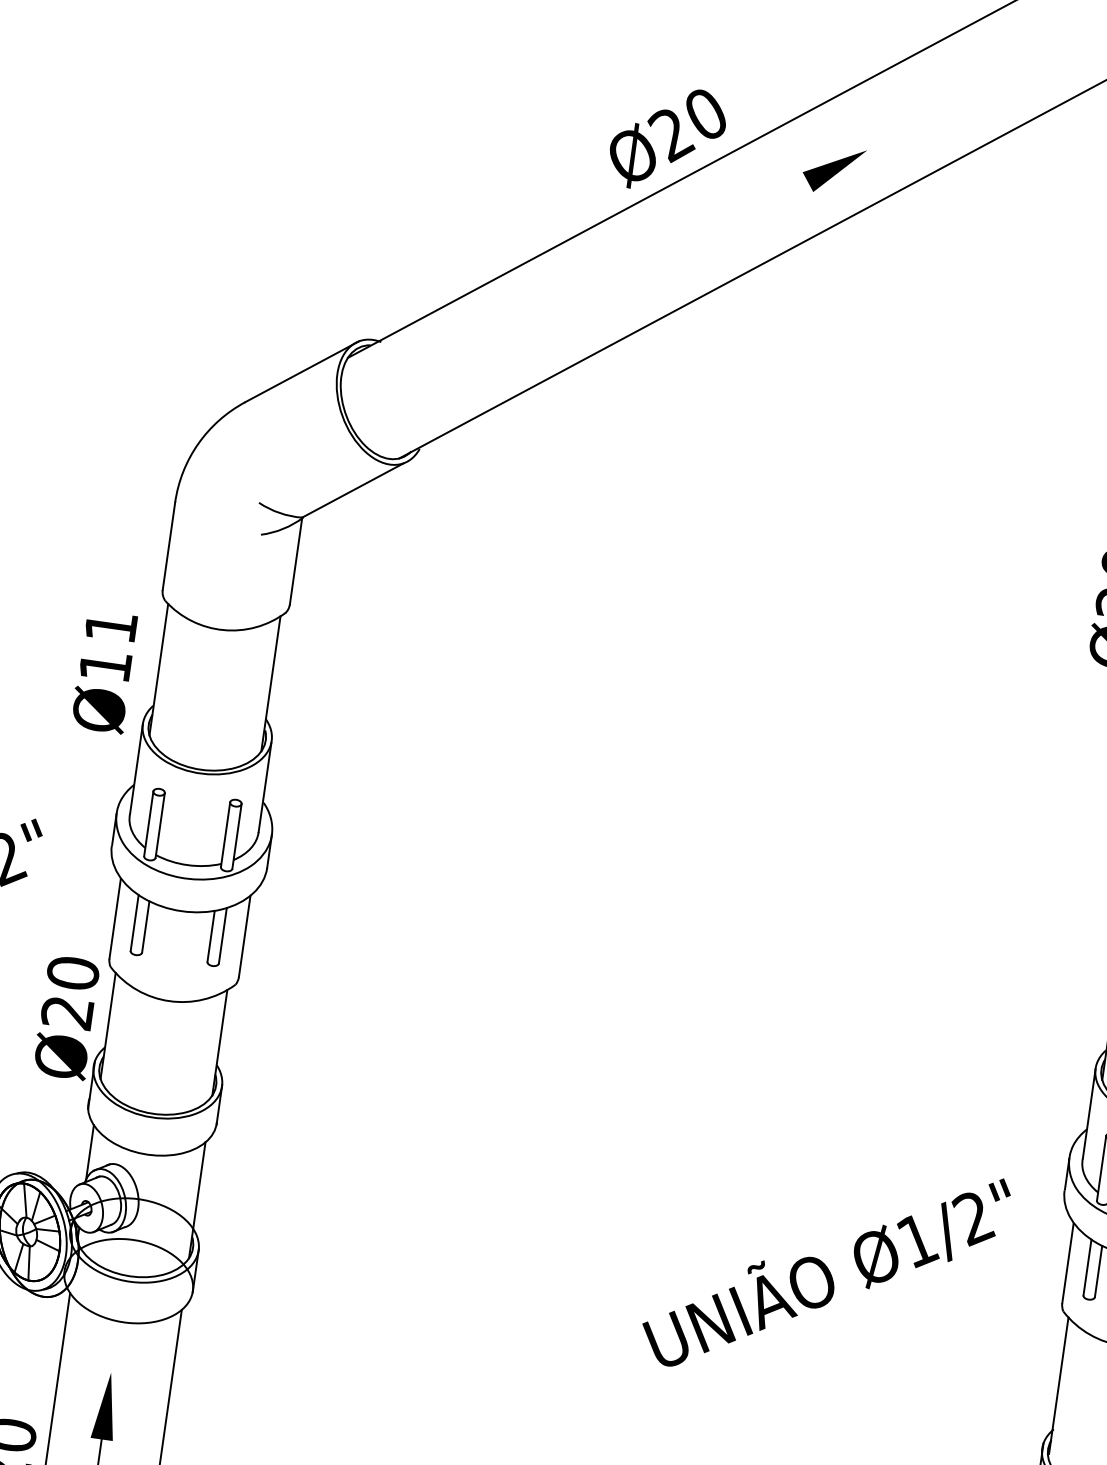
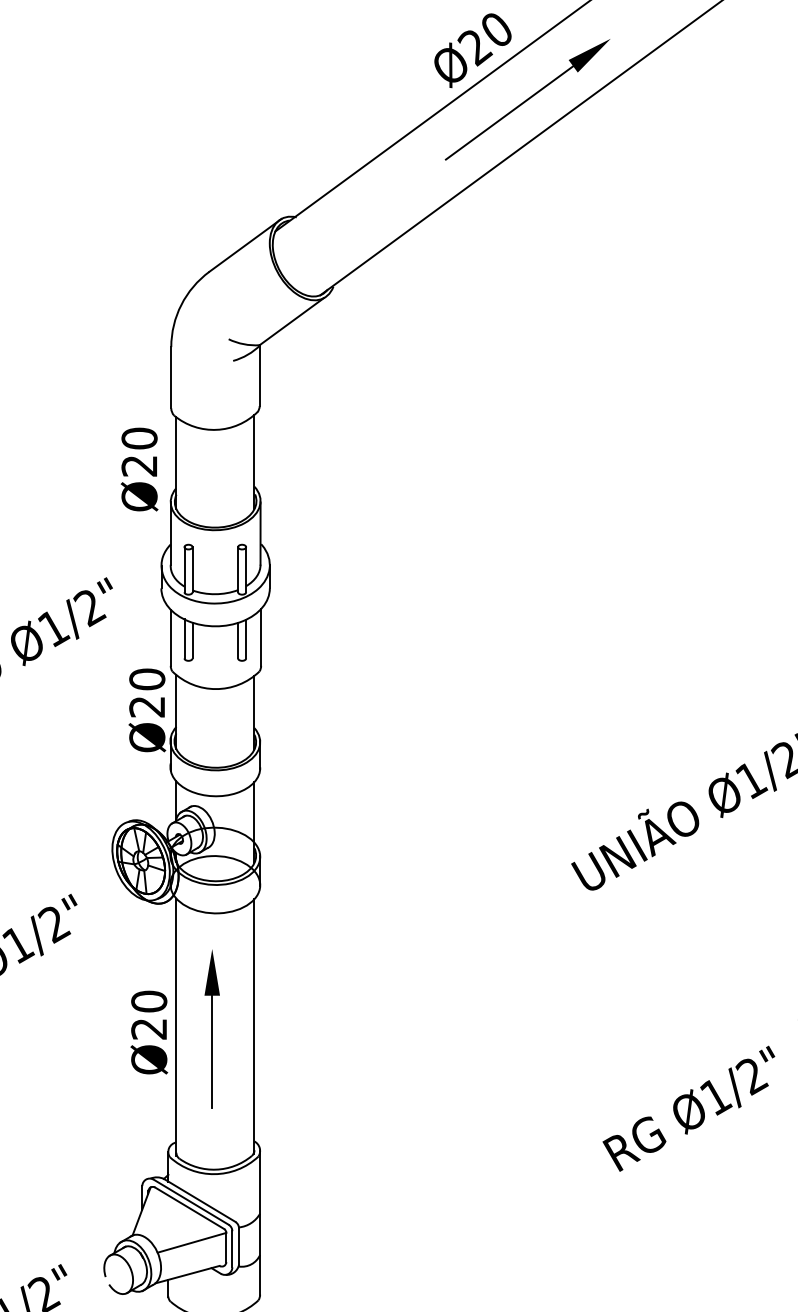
line: (707, 235) -> (509, 112), added
text: (108, 645) -> (139, 451), Ø11 -> Ø20

